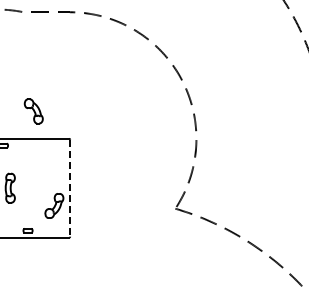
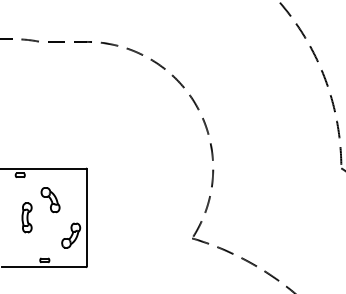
part: (33, 111) -> (50, 200), moved
line: (69, 188) -> (86, 218), dashed -> solid

